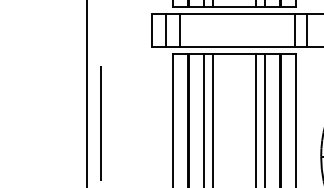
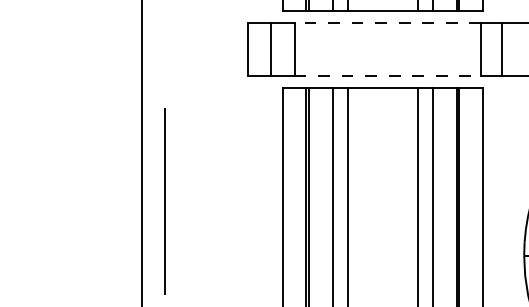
line: (237, 14) -> (387, 23), solid -> dashed
line: (238, 46) -> (389, 76), solid -> dashed

